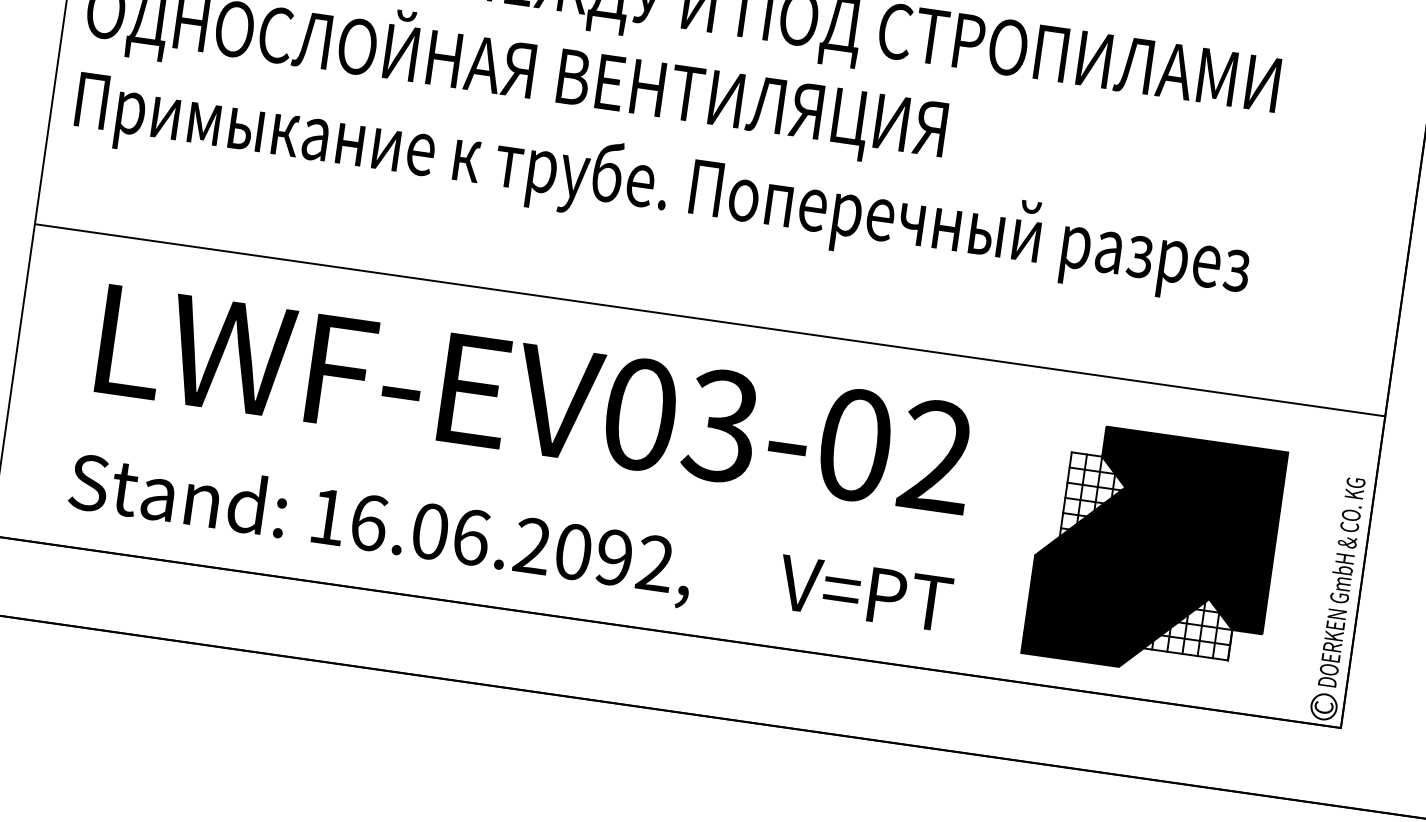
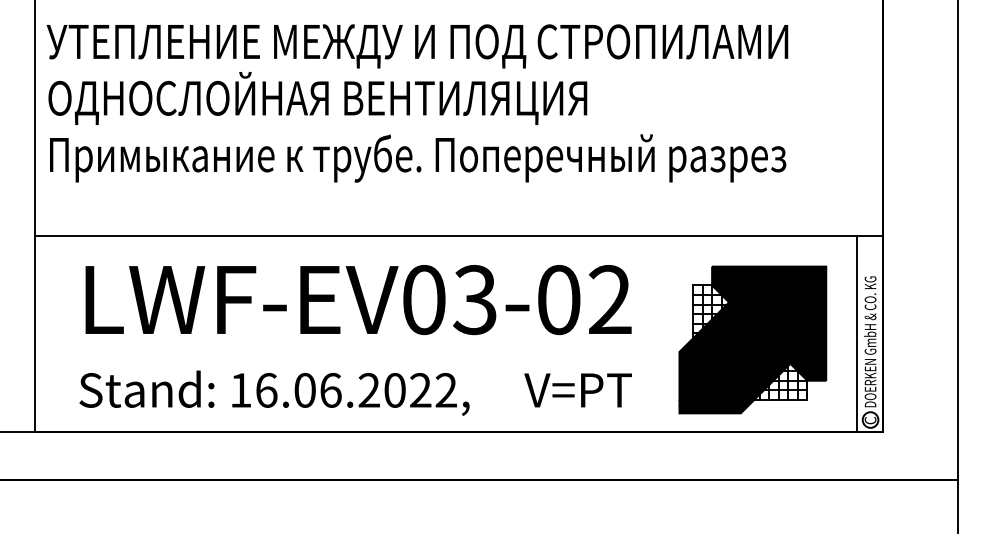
text: (614, 557) -> (420, 390), 16.06.2092, -> 16.06.2022,
line: (1321, 565) -> (856, 333), added

